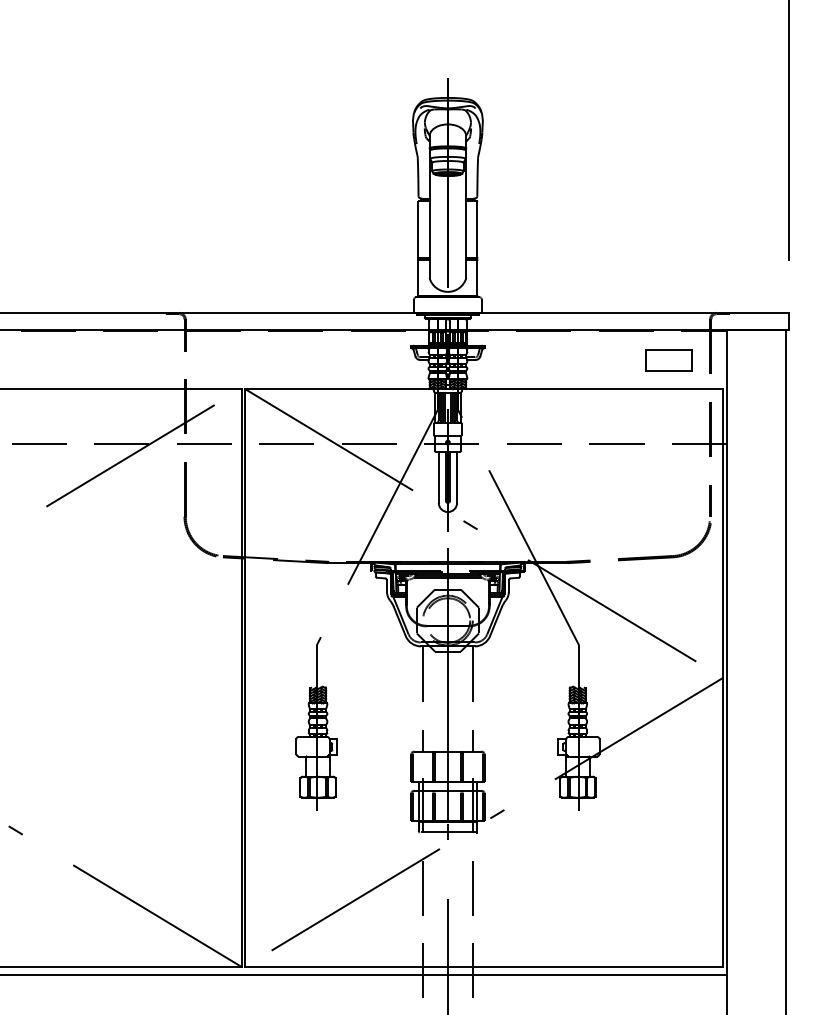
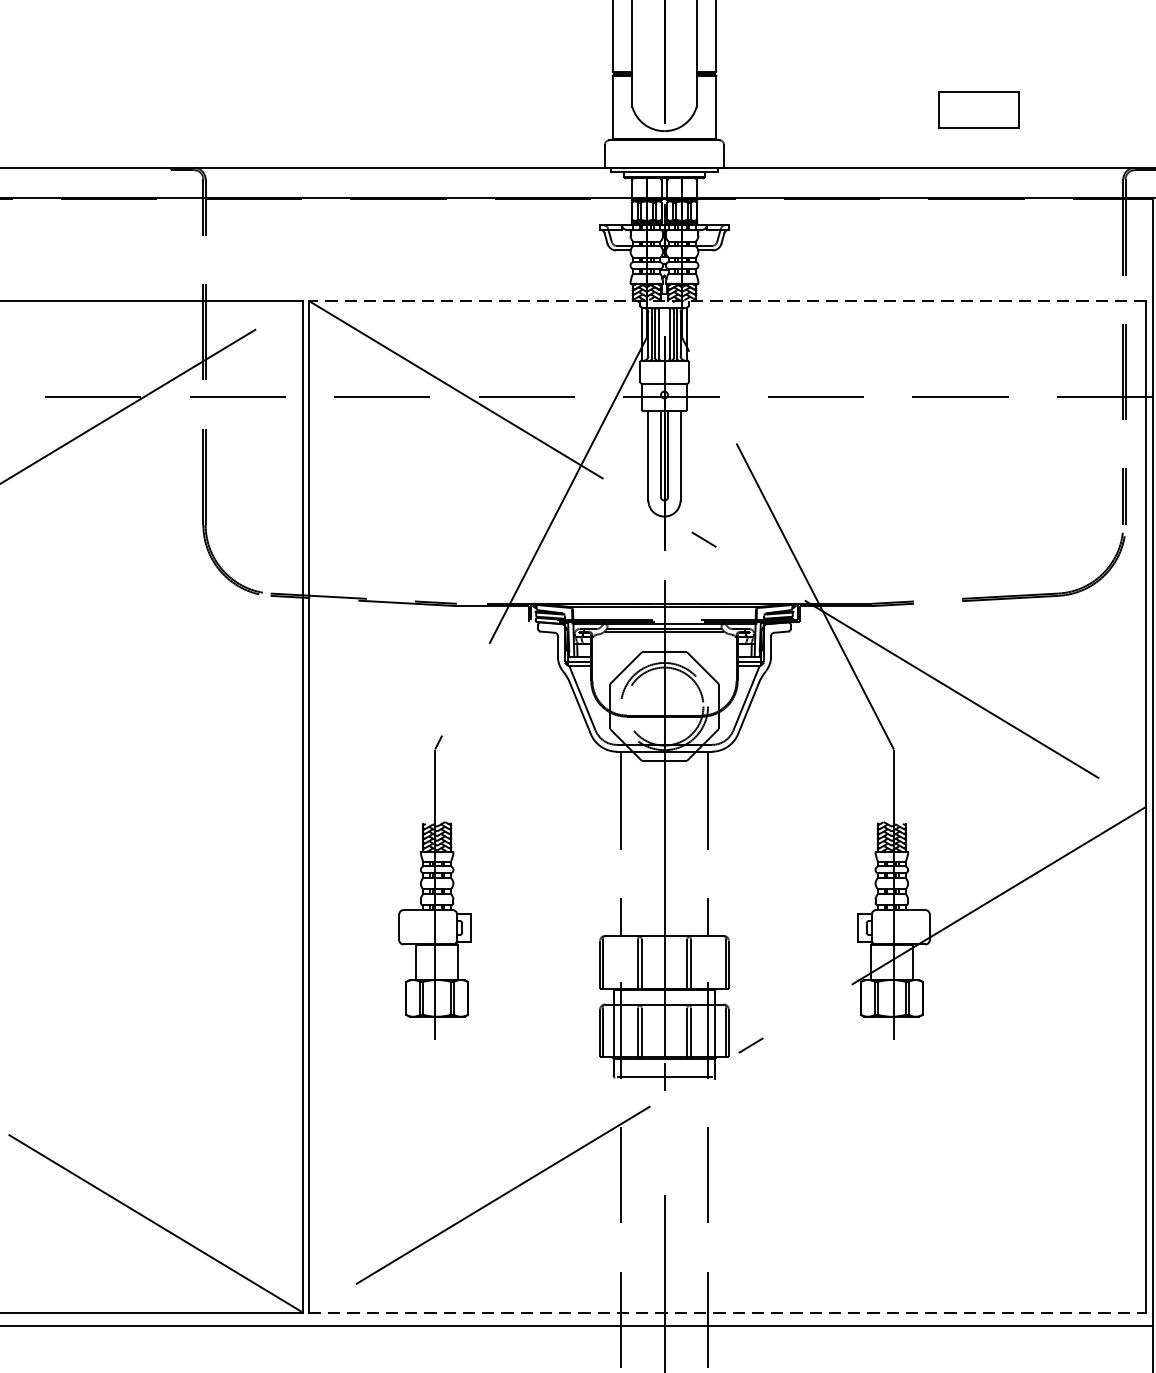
part: (668, 360) -> (978, 109), moved
line: (483, 388) -> (726, 300), solid -> dashed
line: (484, 966) -> (728, 1312), solid -> dashed

